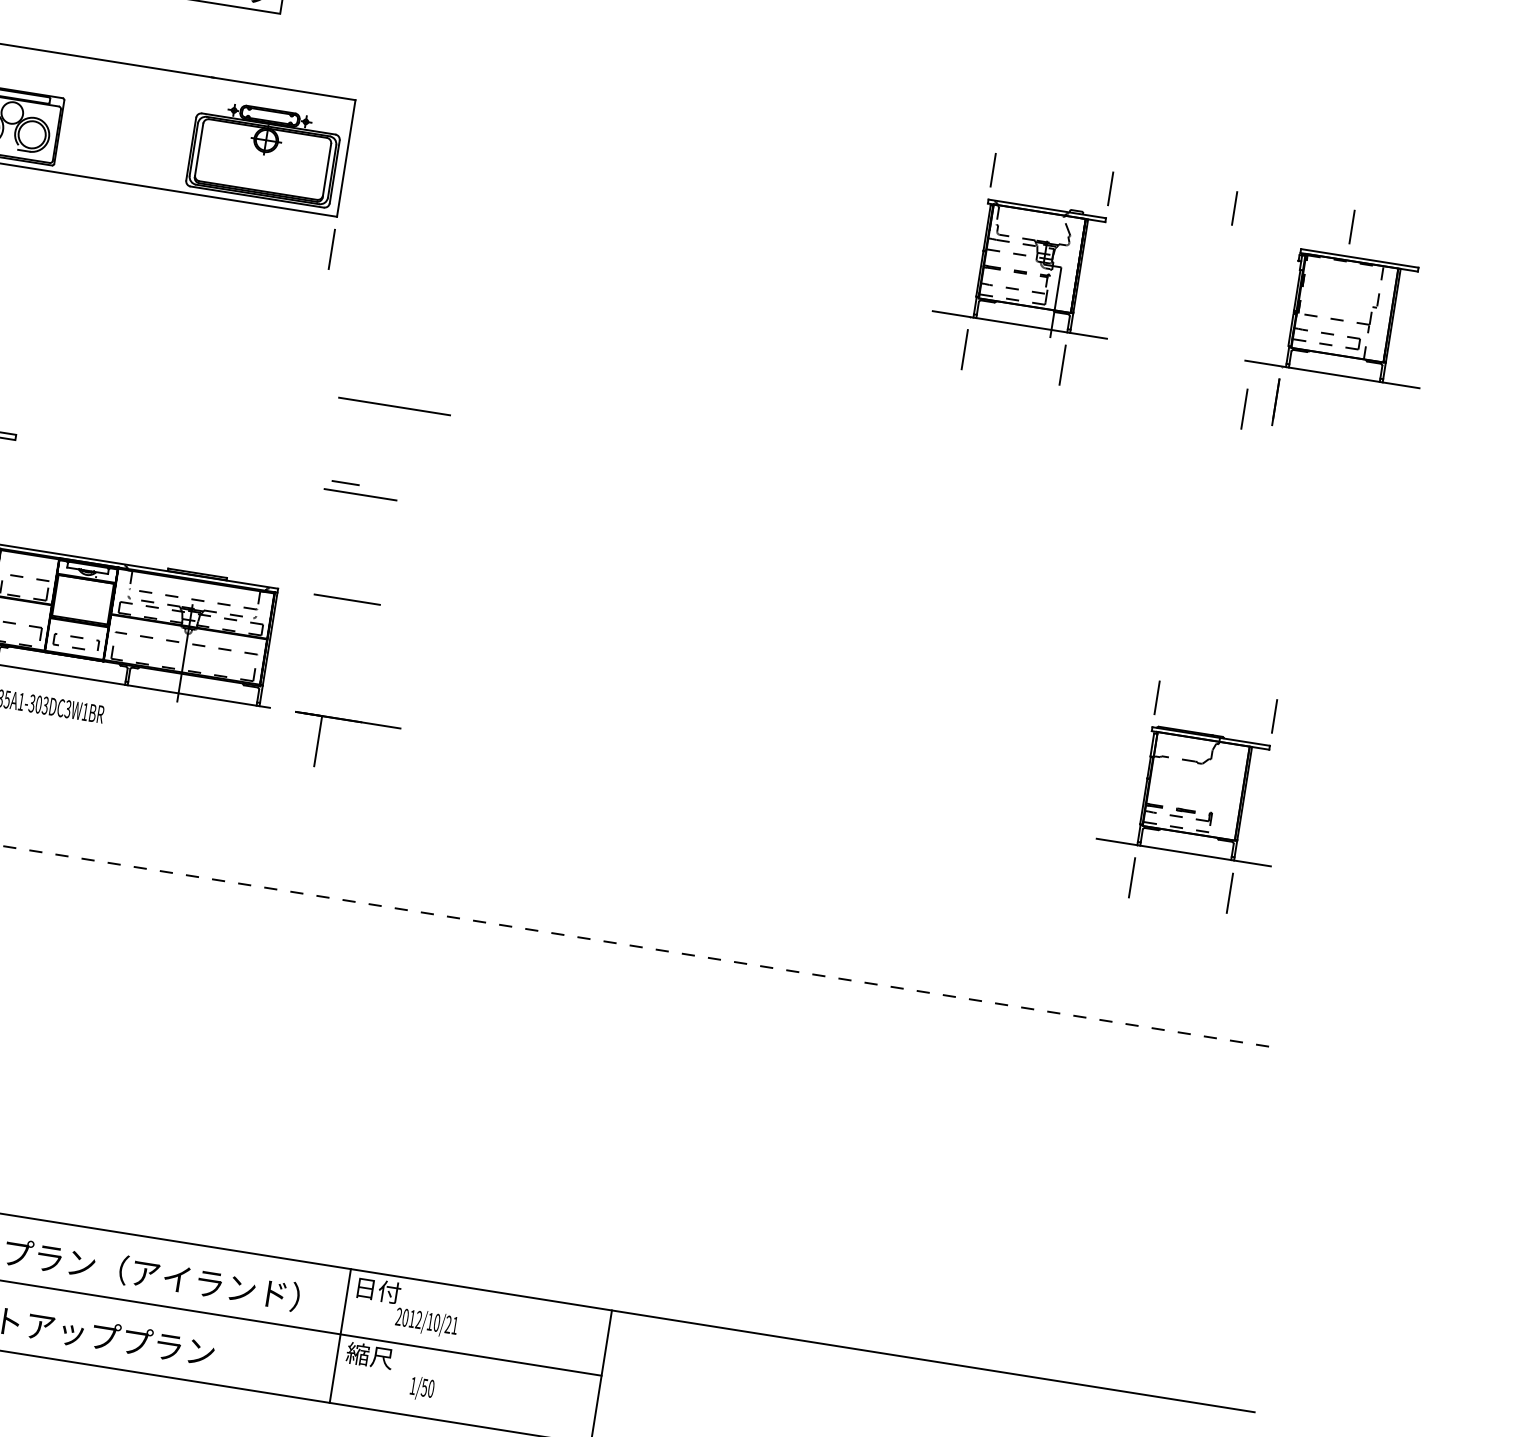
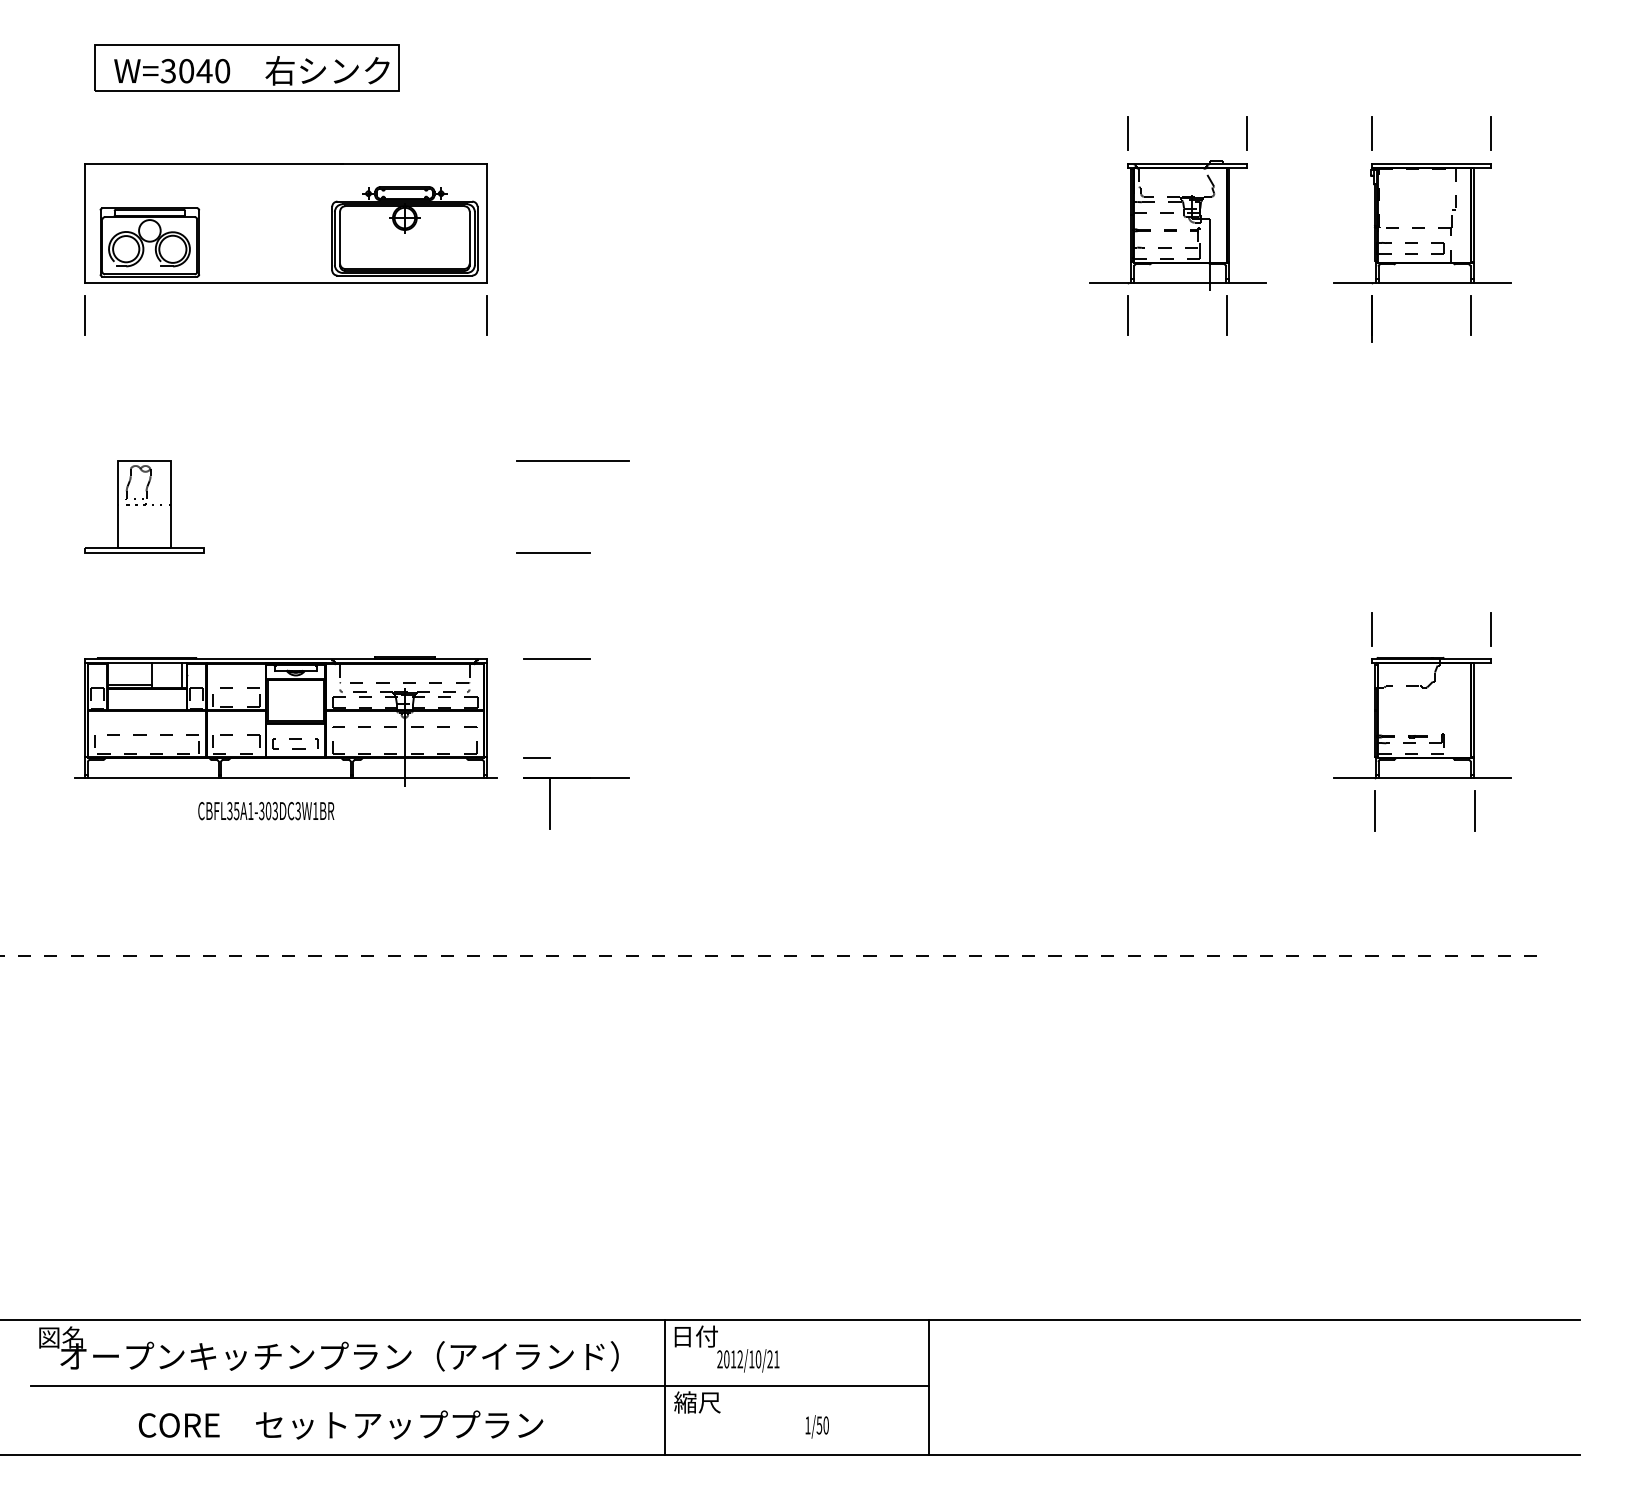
part: (1341, 316) -> (1422, 223), moved
line: (1275, 401) -> (1371, 318), moved
line: (1243, 408) -> (1470, 315), moved
line: (345, 482) -> (536, 757), moved
text: (421, 1388) -> (816, 1426), moved

